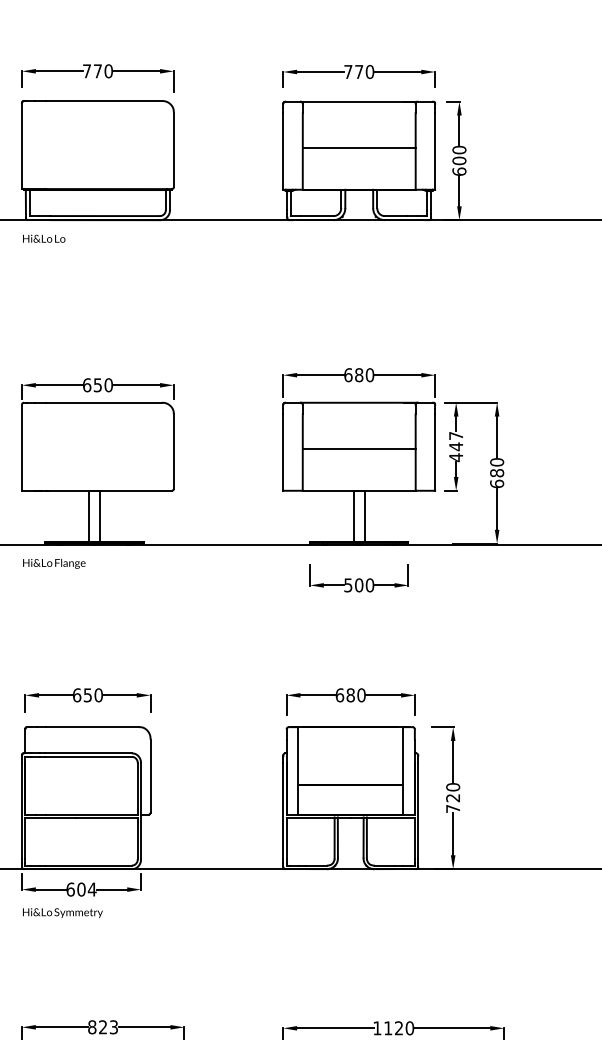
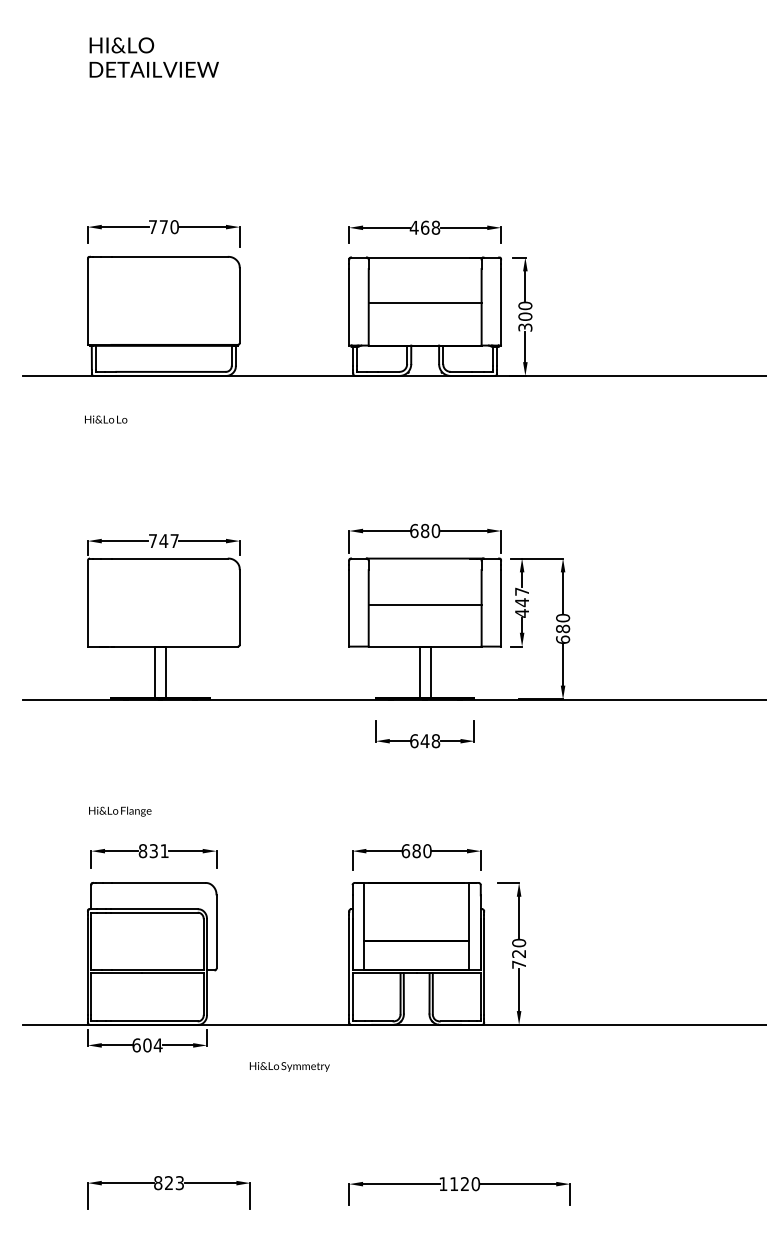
text: (358, 71) -> (424, 227), 770 -> 468
text: (459, 171) -> (525, 327), 600 -> 300
text: (44, 238) -> (106, 419), moved
text: (97, 385) -> (163, 541), 650 -> 747
text: (54, 563) -> (120, 811), moved
text: (359, 585) -> (425, 741), 500 -> 648
text: (87, 695) -> (153, 851), 650 -> 831
text: (62, 912) -> (289, 1066), moved

